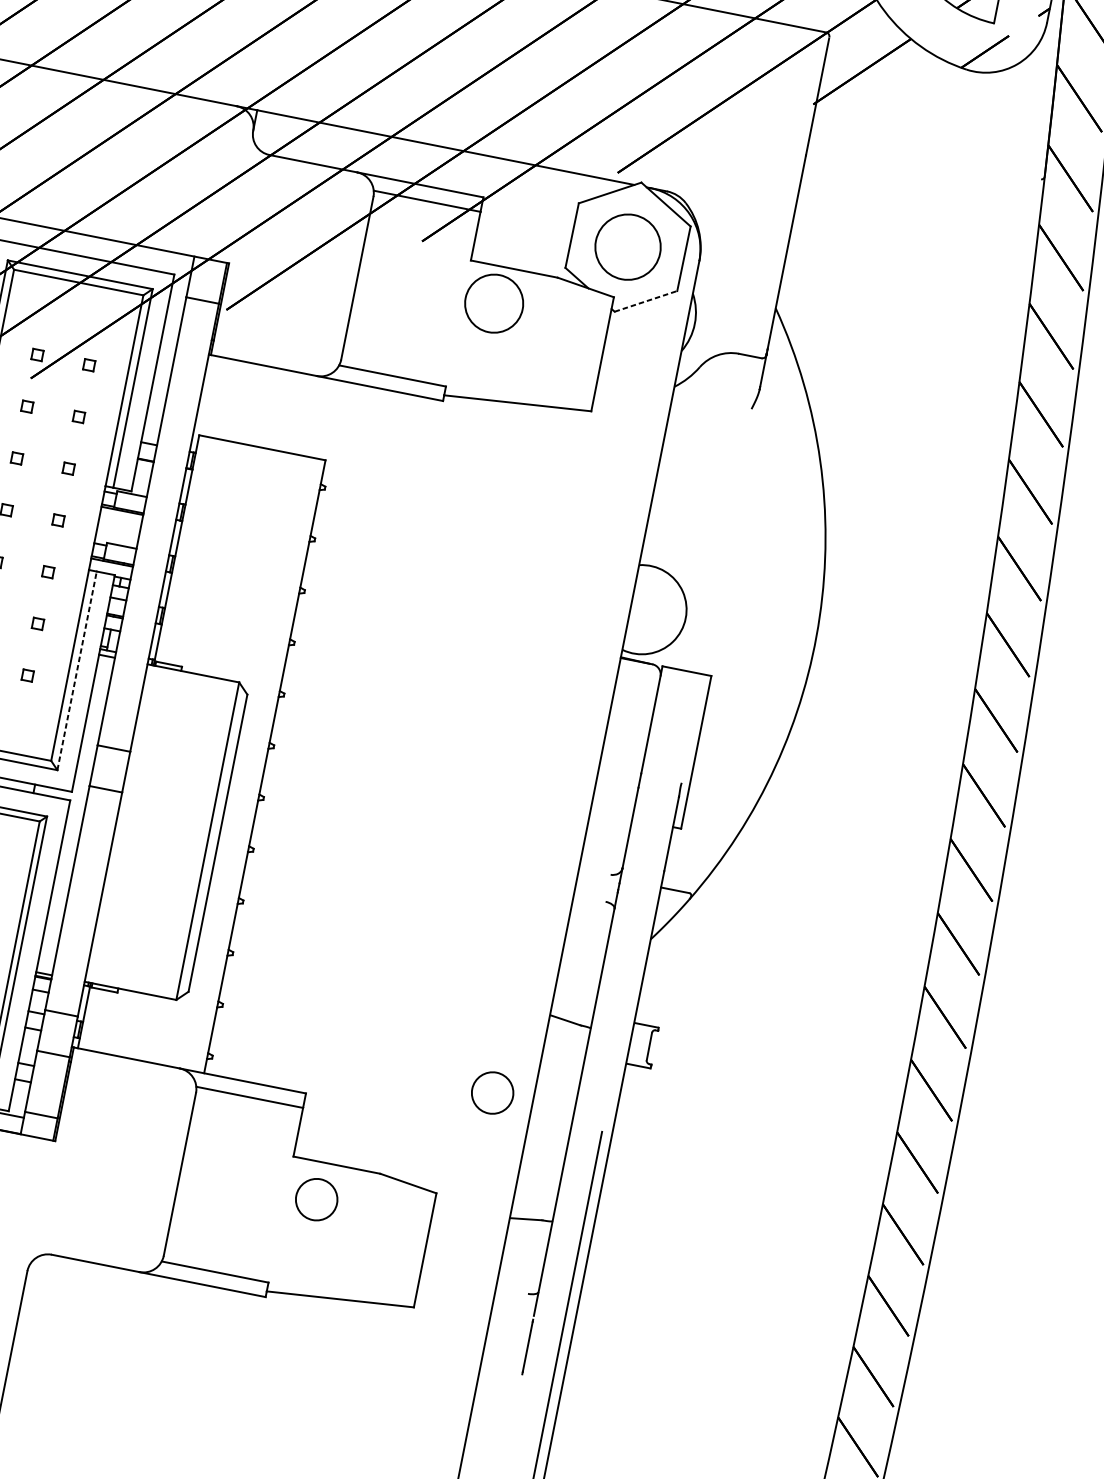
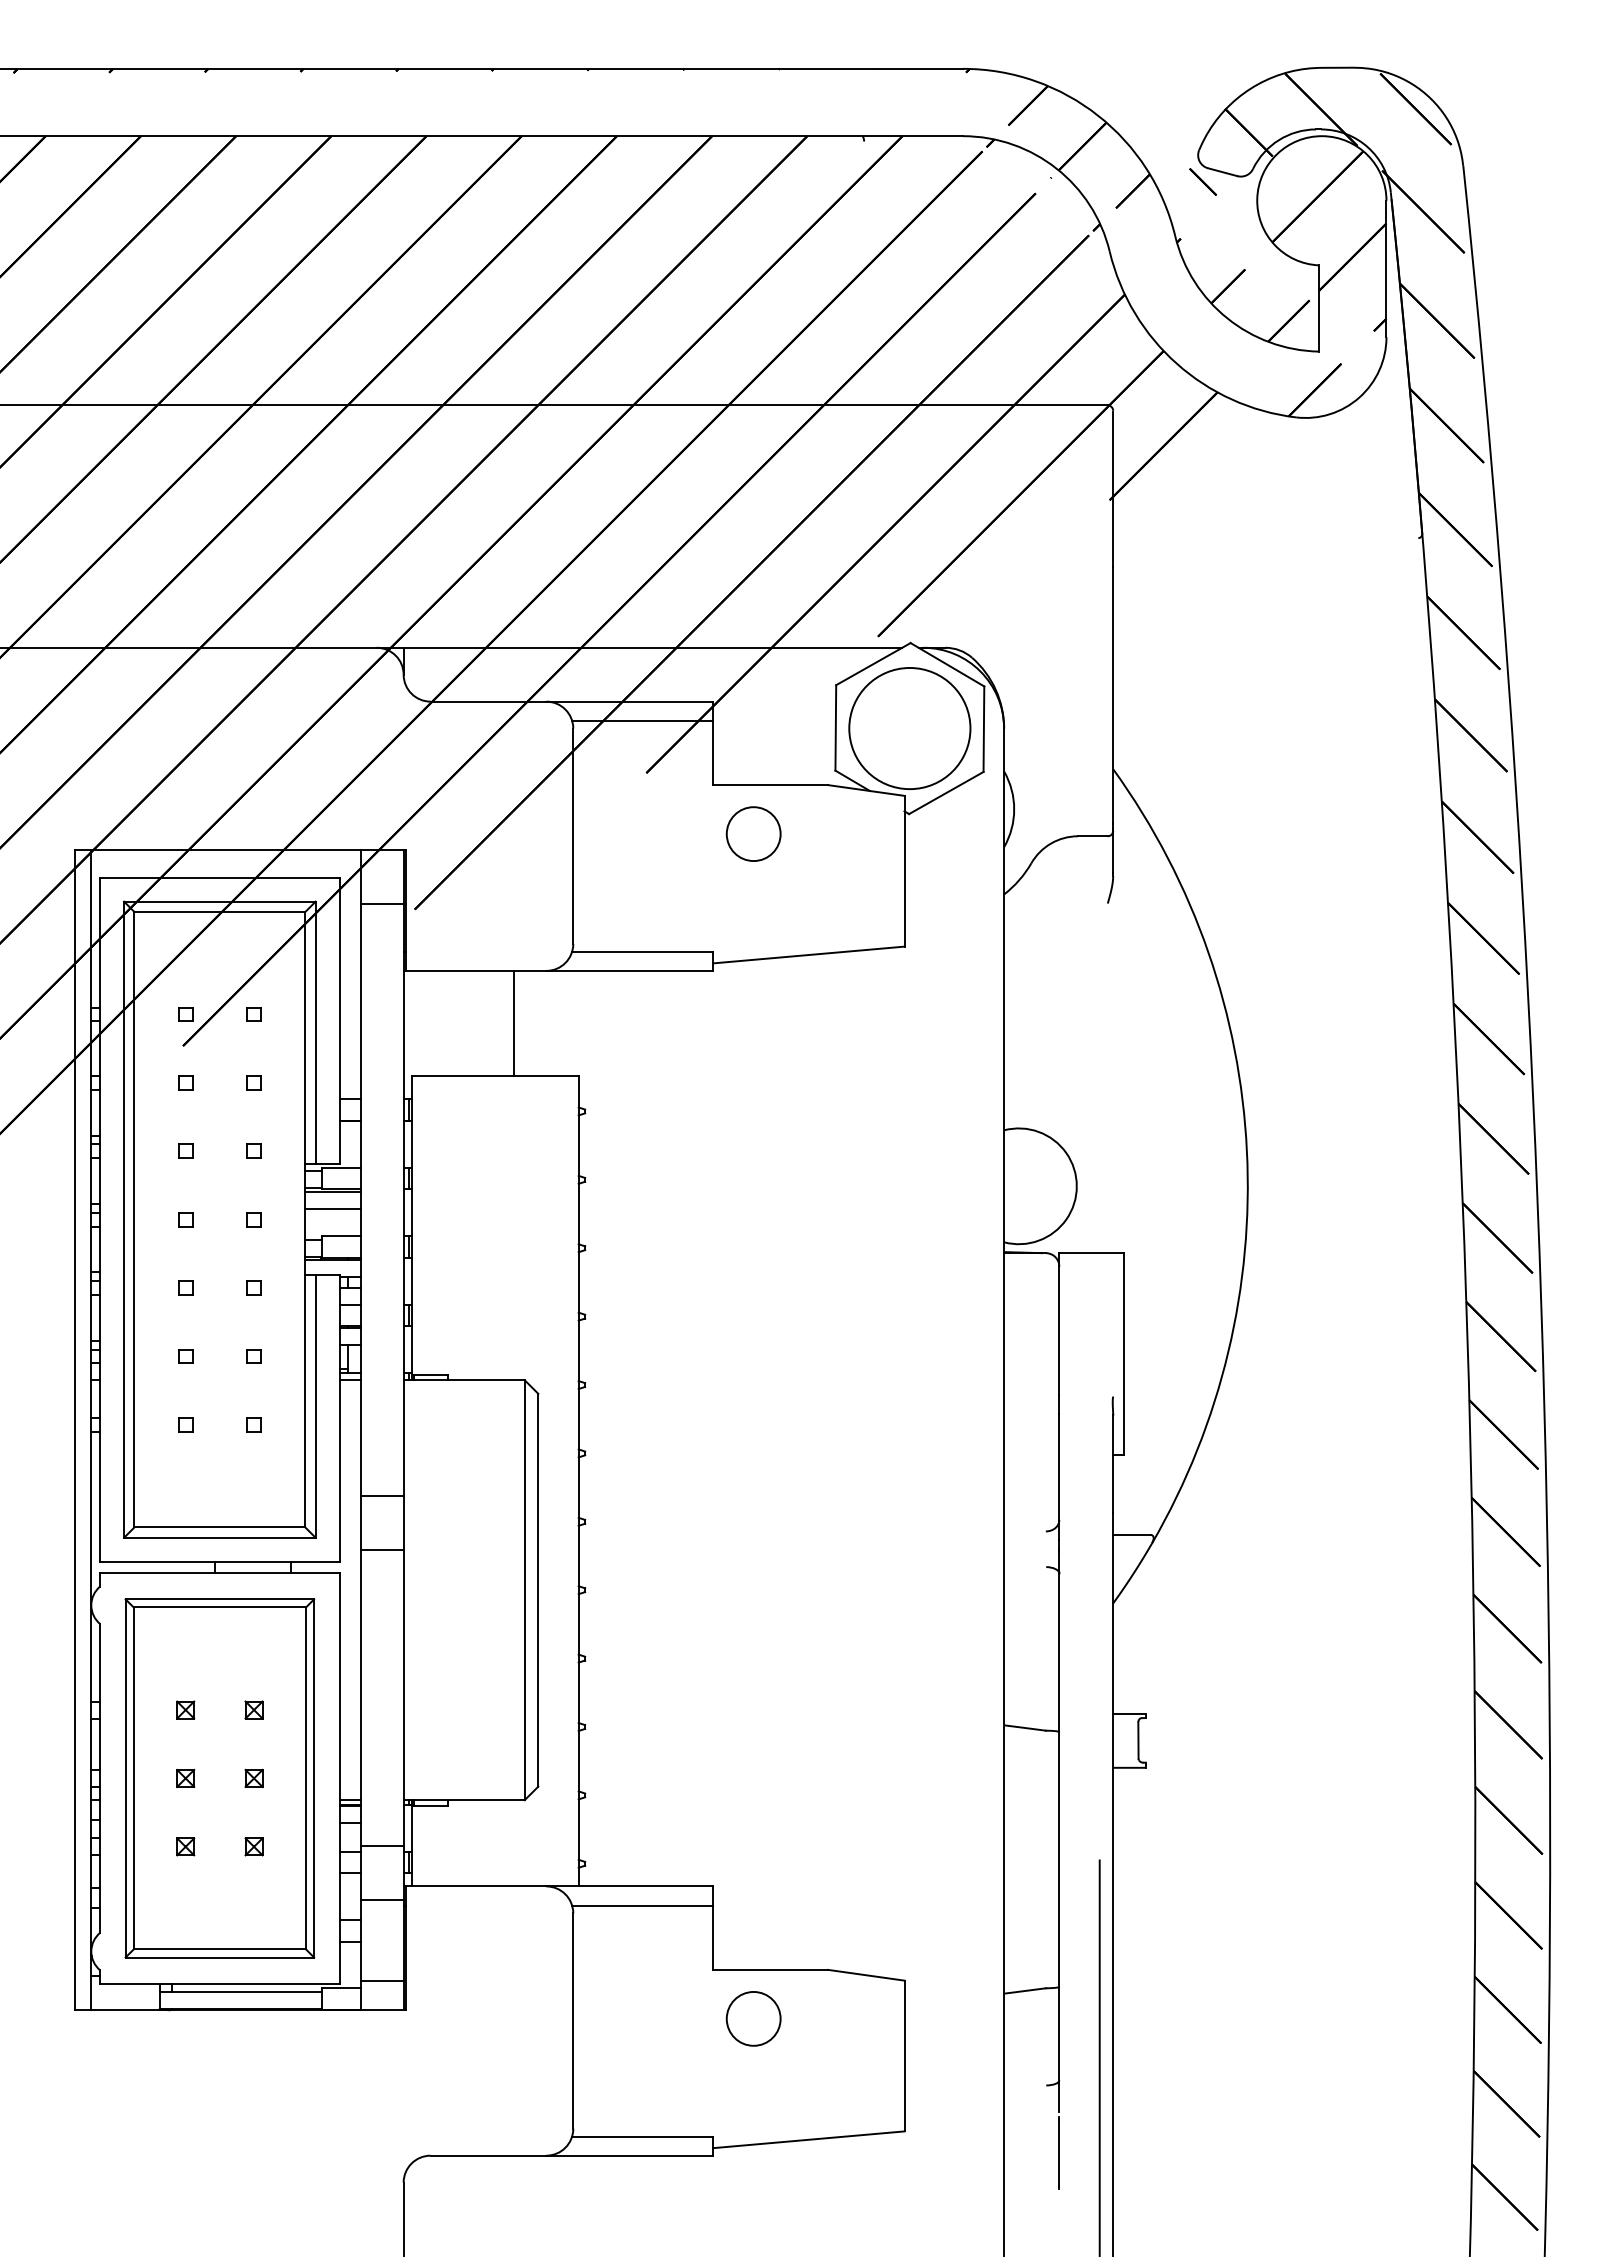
circle: (627, 247) -> (909, 728), size x1.43
line: (646, 301) -> (946, 793), dashed -> solid
circle: (494, 303) -> (753, 833), size x0.71
line: (285, 410) -> (514, 1022), added
line: (119, 523) -> (332, 1208), added
line: (77, 670) -> (315, 1405), dashed -> solid
circle: (492, 1092) -> (950, 1838), removed

